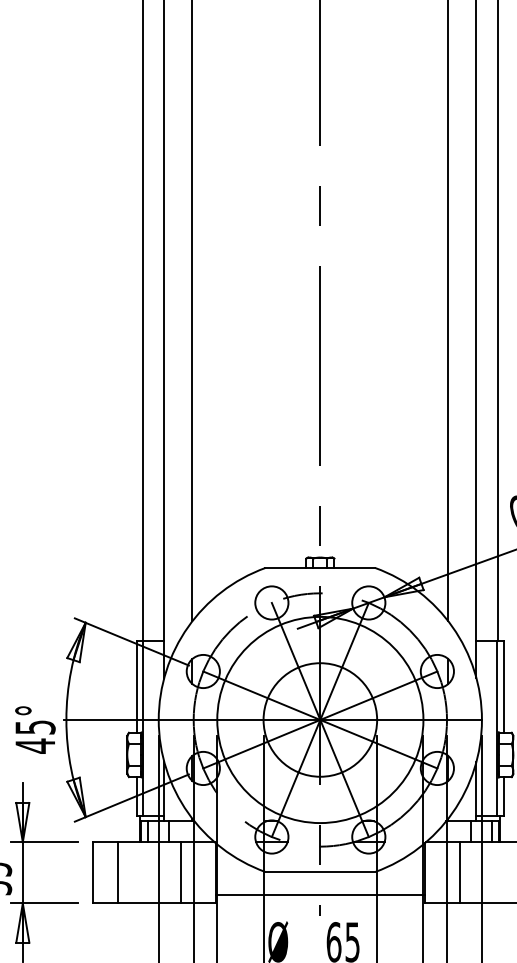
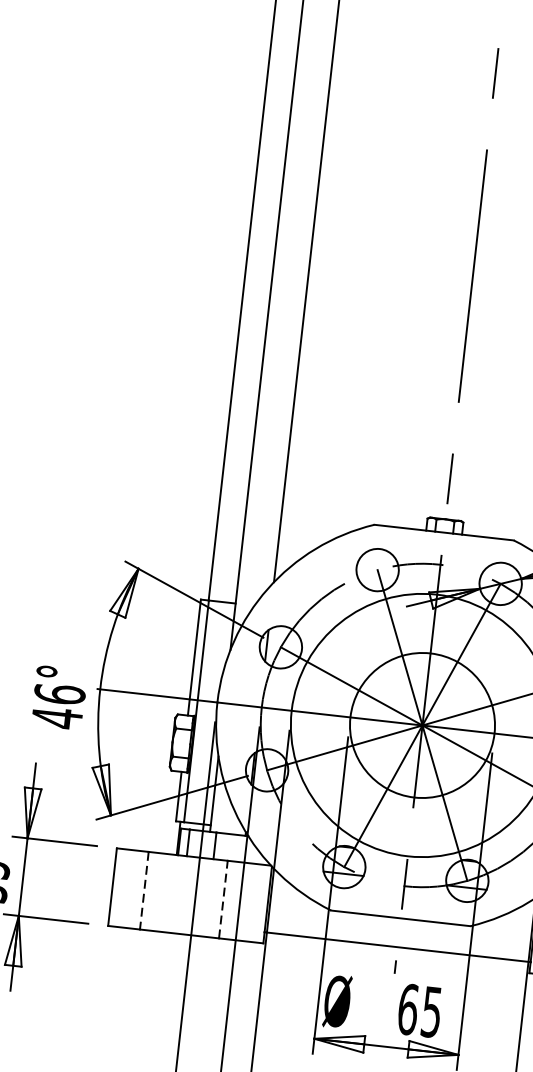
text: (35, 727) -> (59, 694), 45° -> 46°
line: (118, 872) -> (144, 890), solid -> dashed
line: (180, 872) -> (223, 899), solid -> dashed

